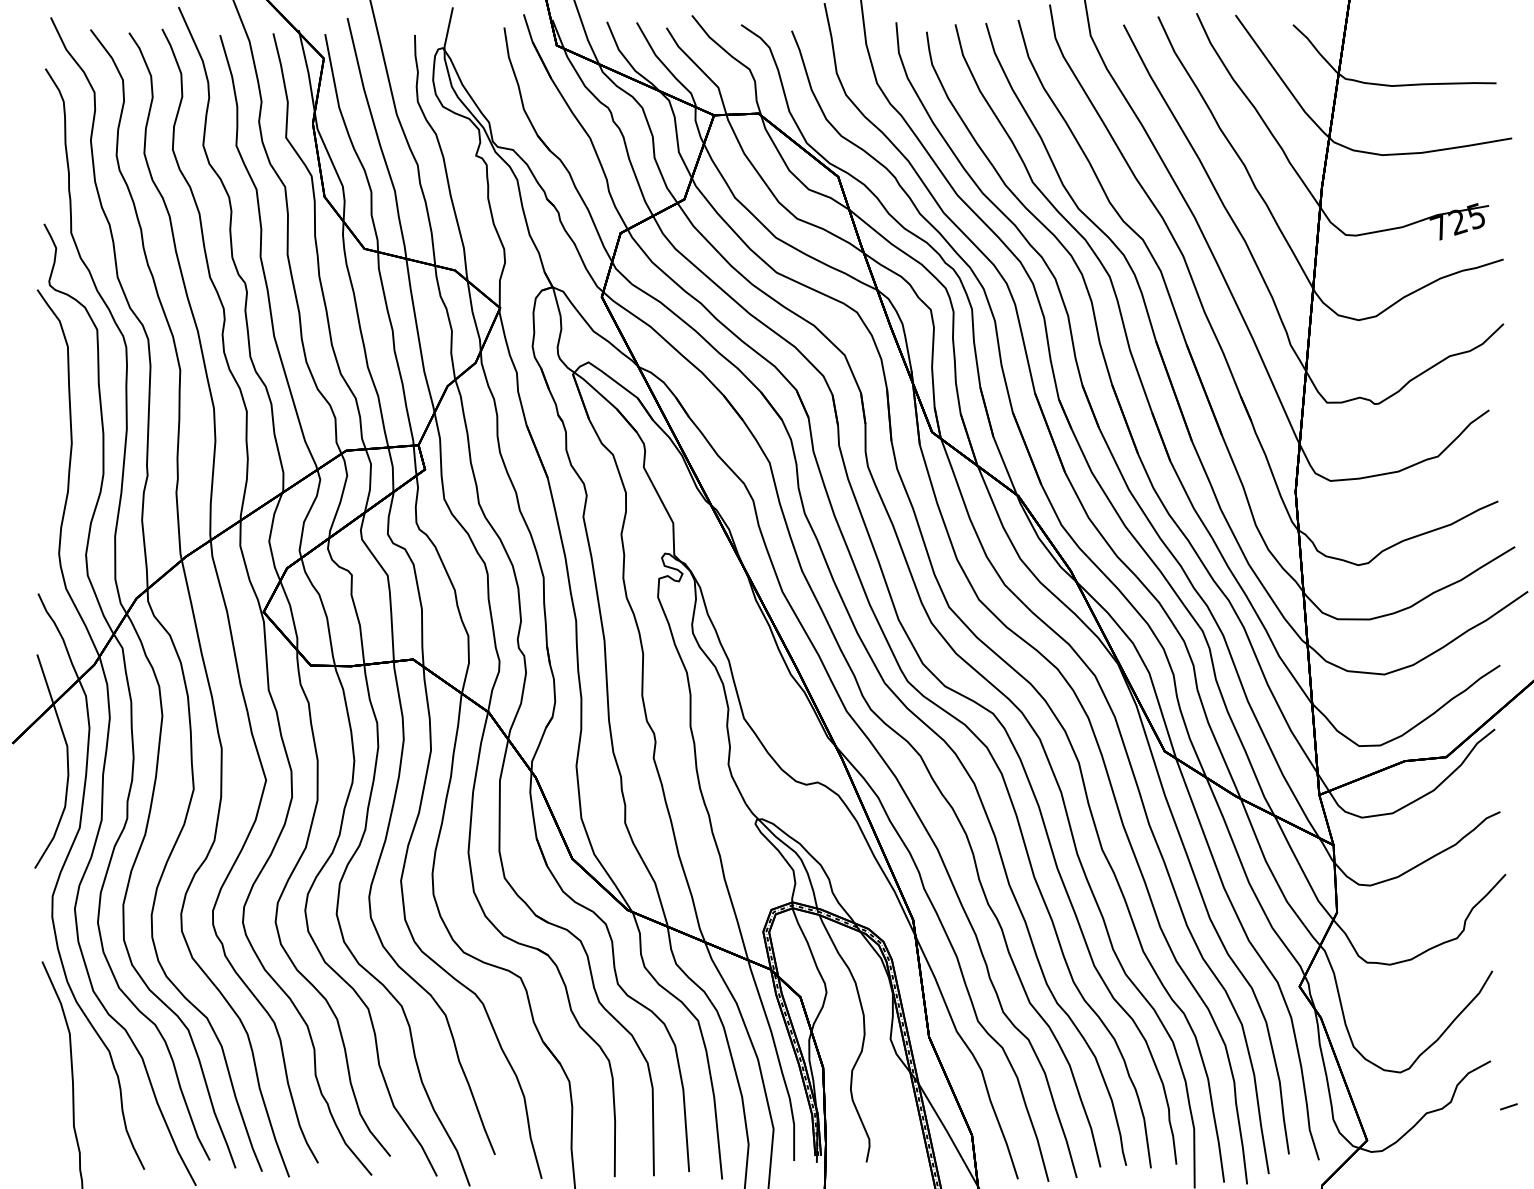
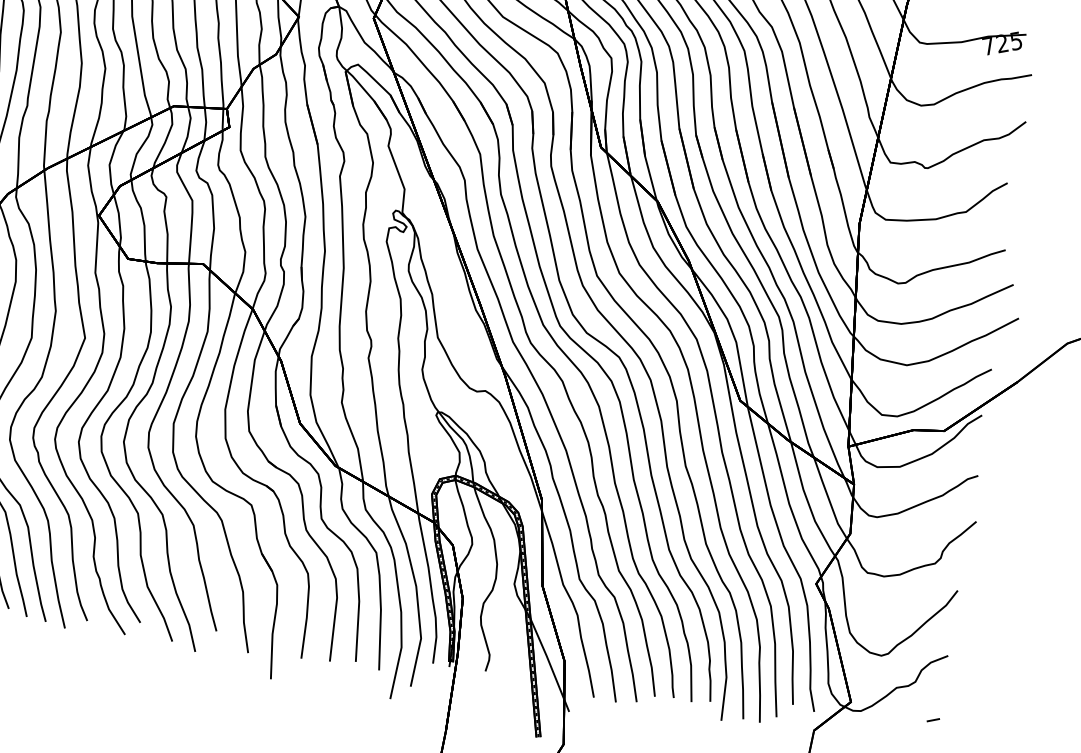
line: (1508, 1106) -> (933, 719), moved

